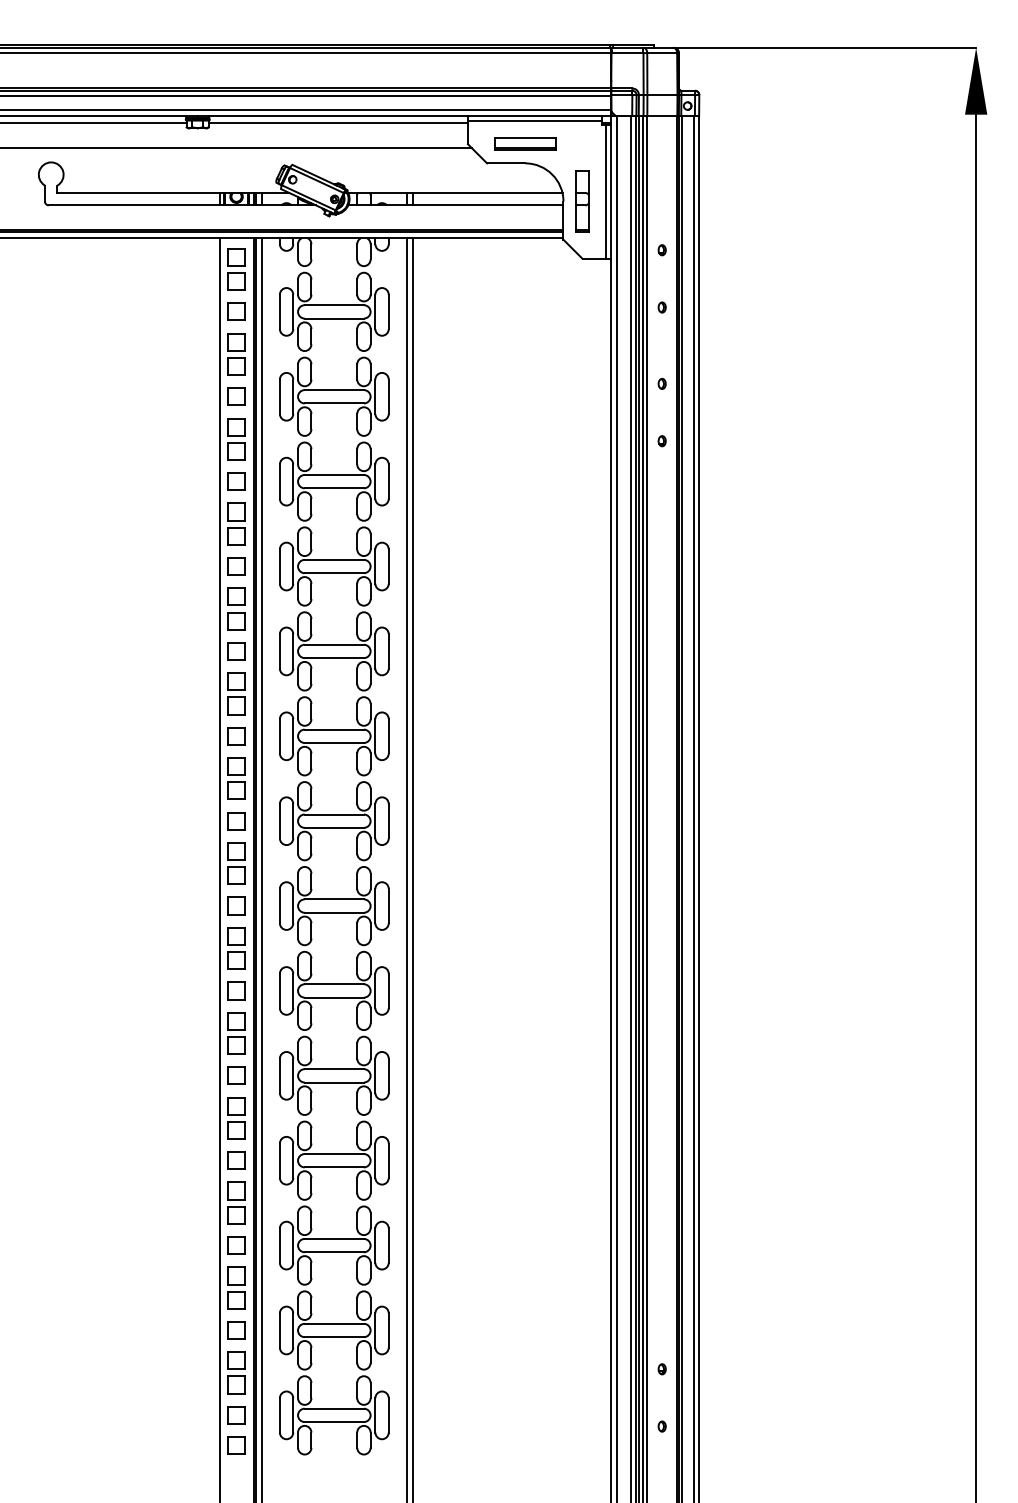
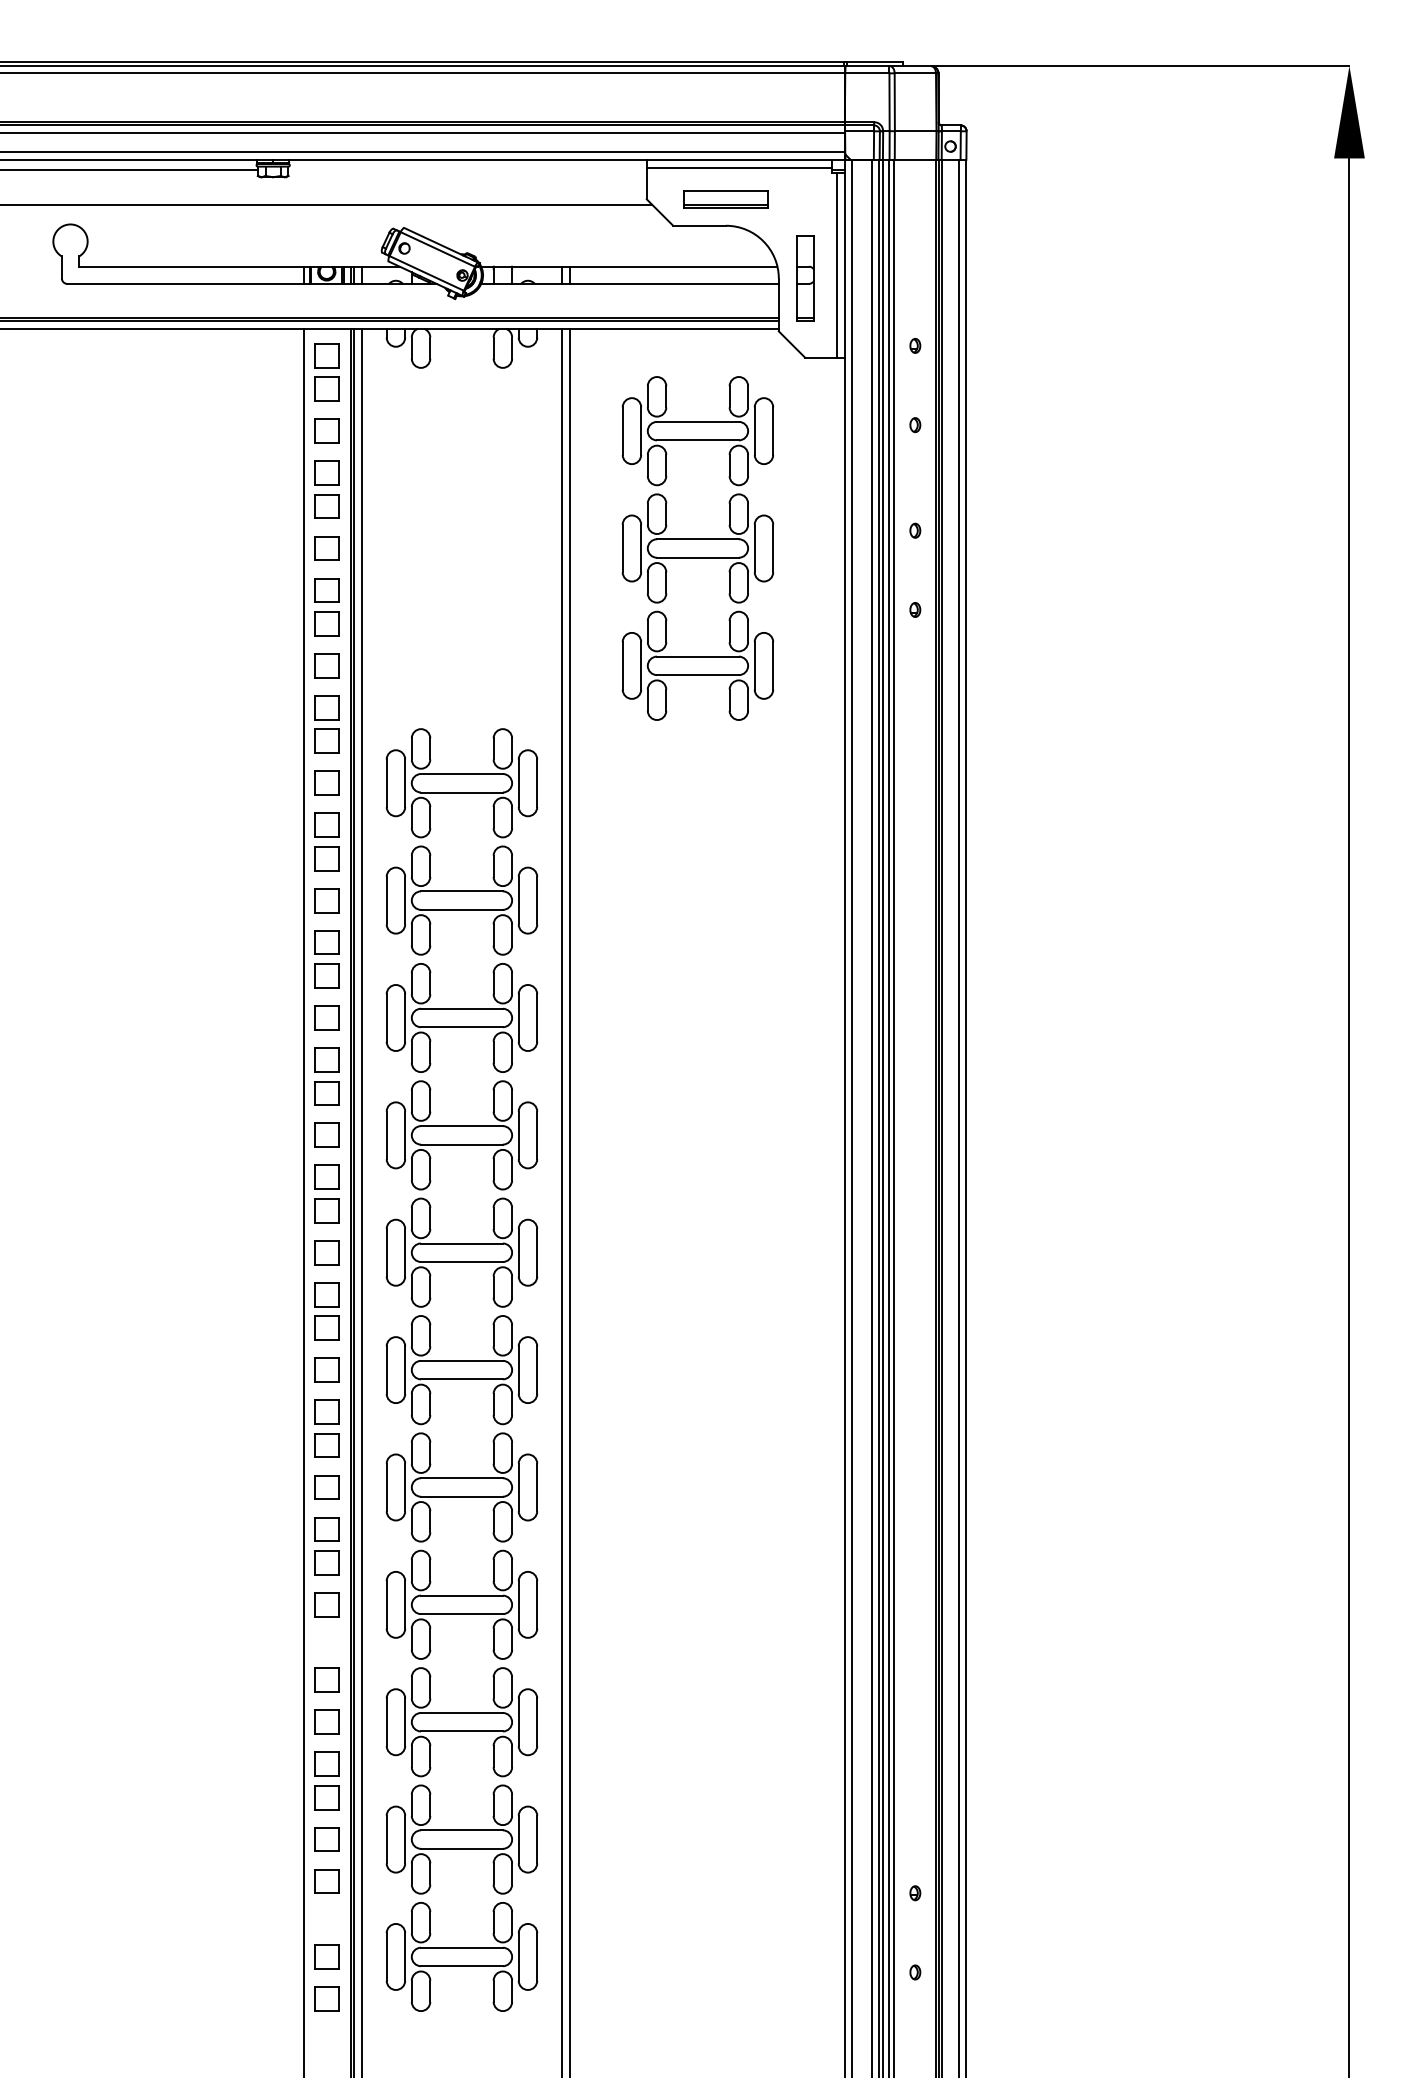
line: (338, 123) -> (467, 170), removed
part: (333, 396) -> (697, 548), moved
part: (236, 1190) -> (326, 1646), removed
part: (236, 1384) -> (326, 1914), removed

